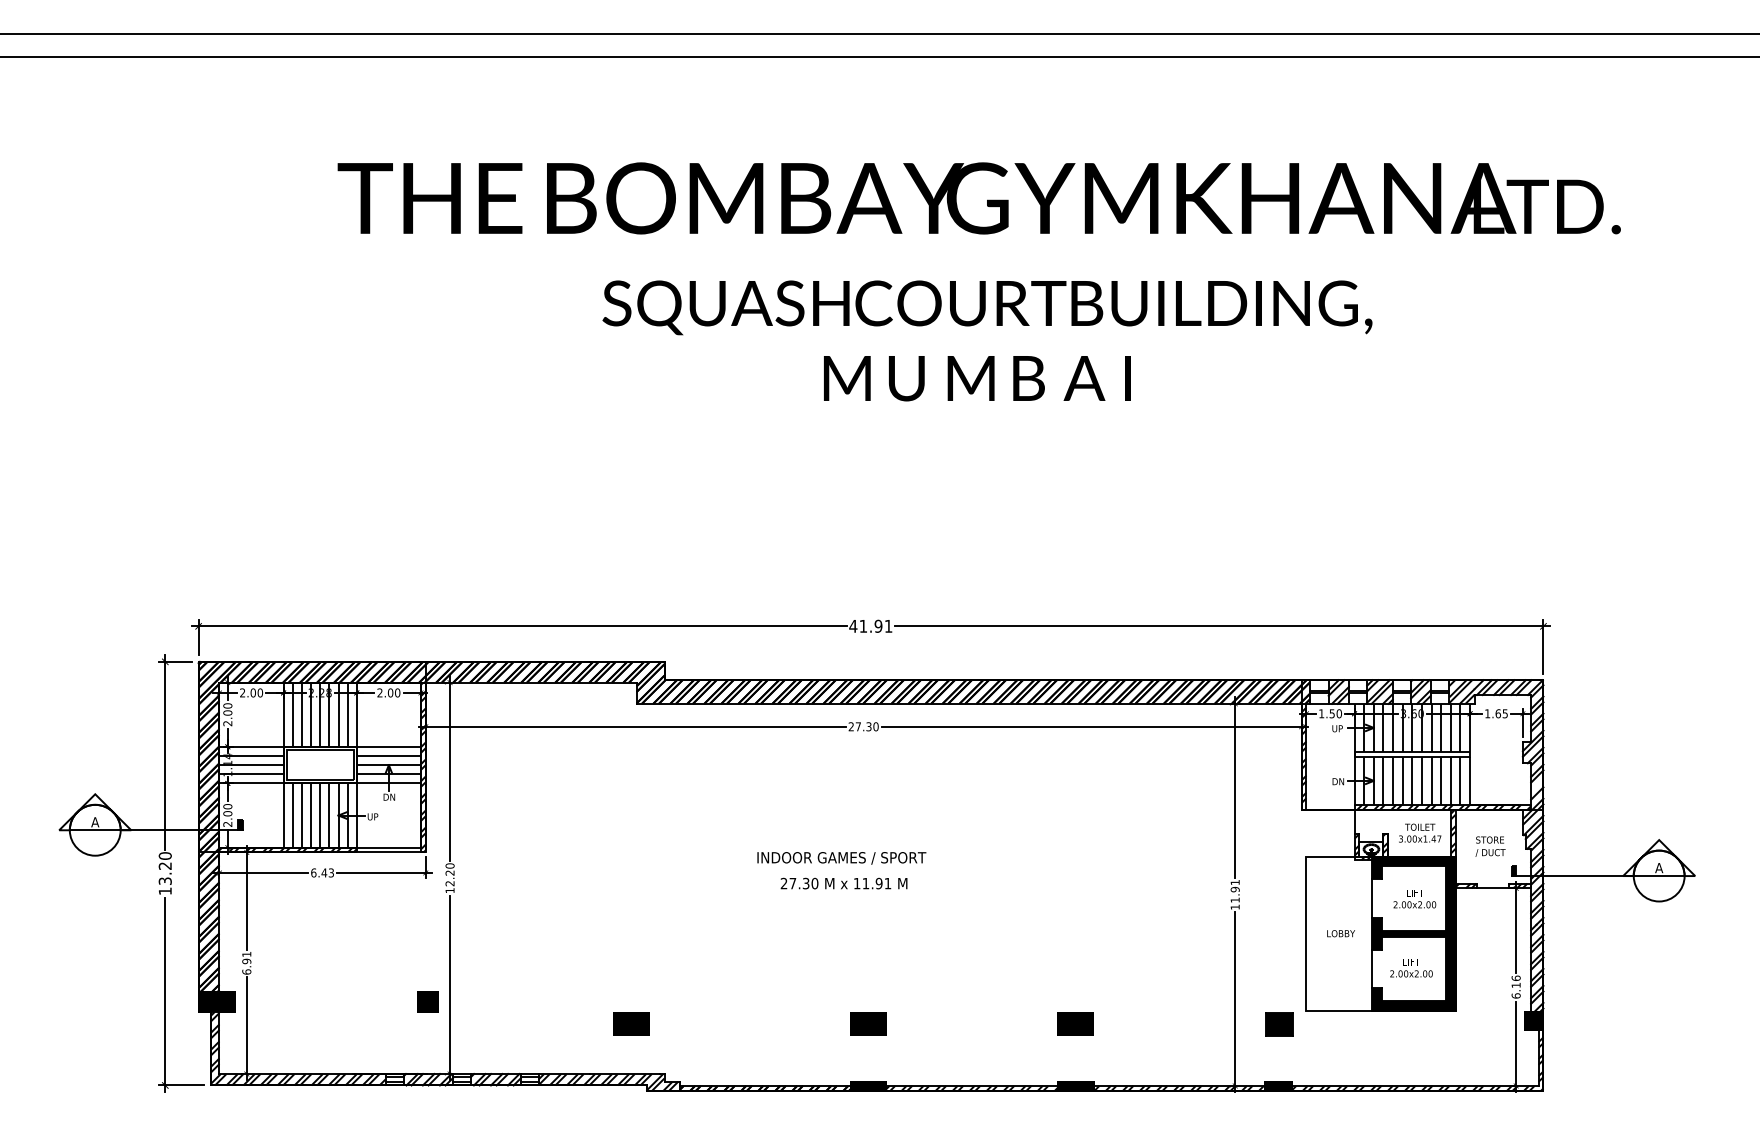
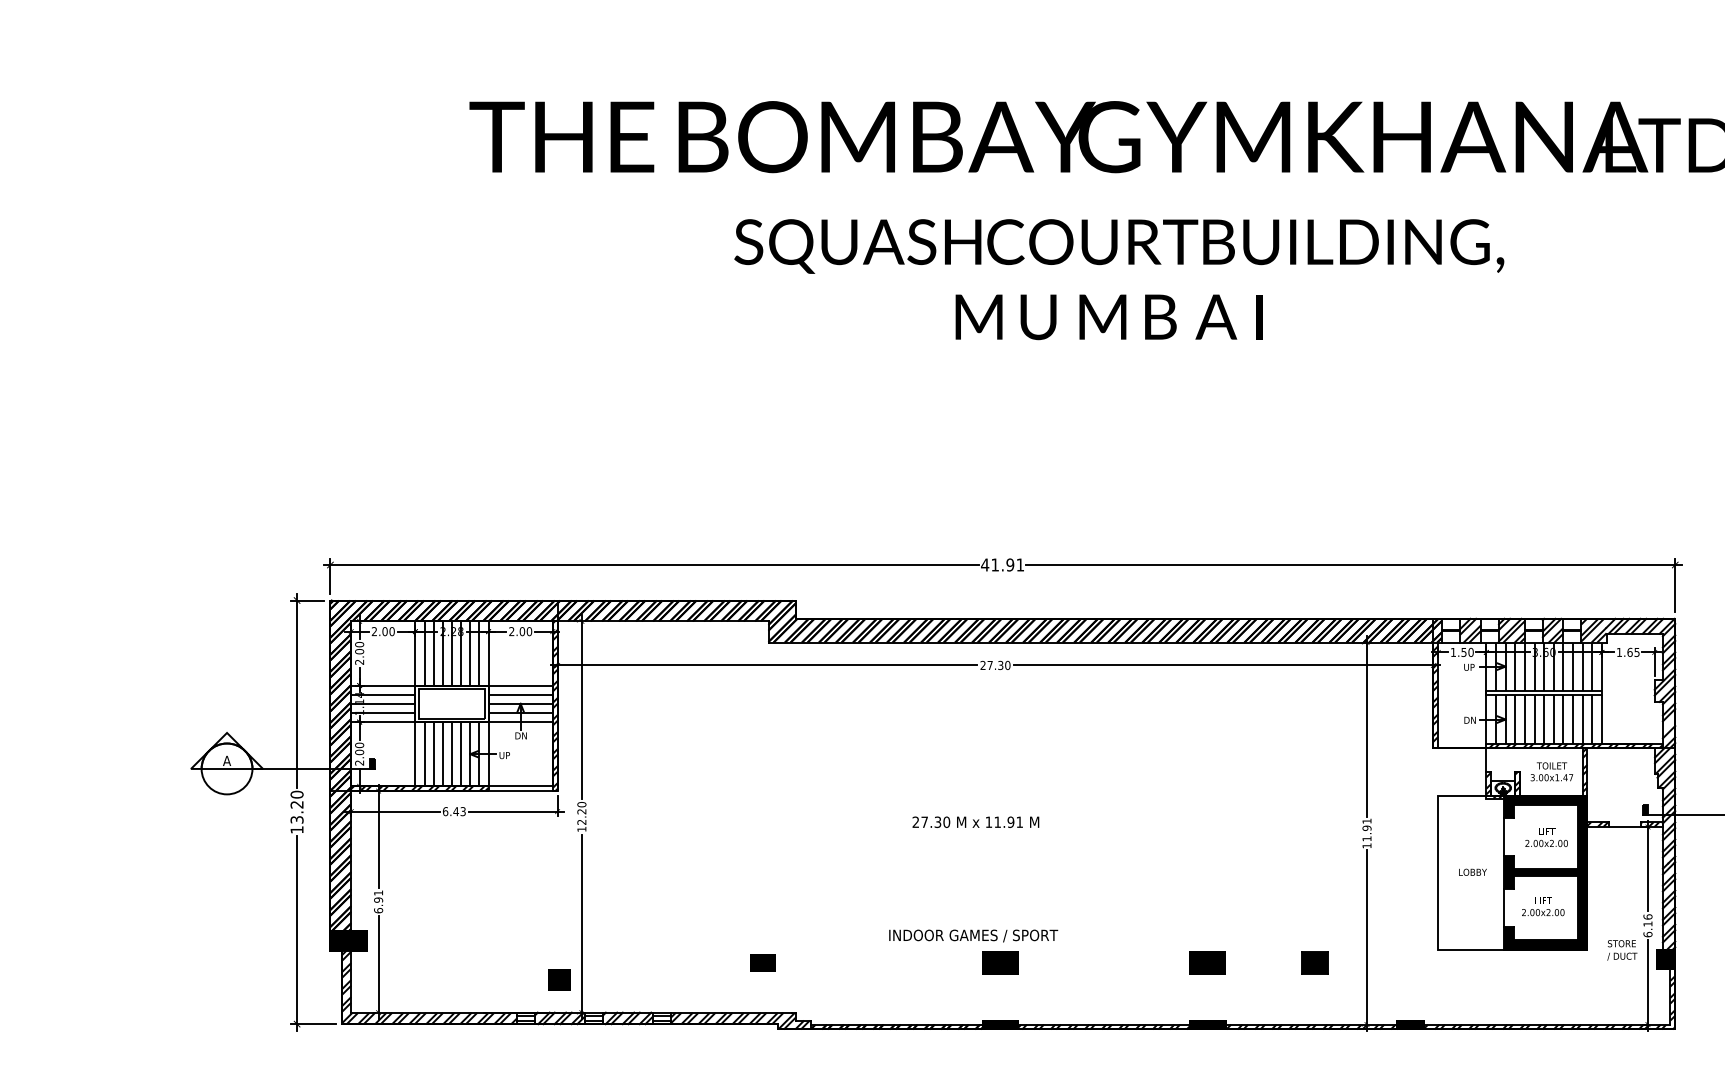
text: (1490, 846) -> (1622, 950), moved
text: (841, 858) -> (973, 936), moved
part: (427, 1001) -> (559, 979), moved
part: (631, 1023) -> (763, 962), size x0.7
part: (1279, 1024) -> (1315, 963), moved

